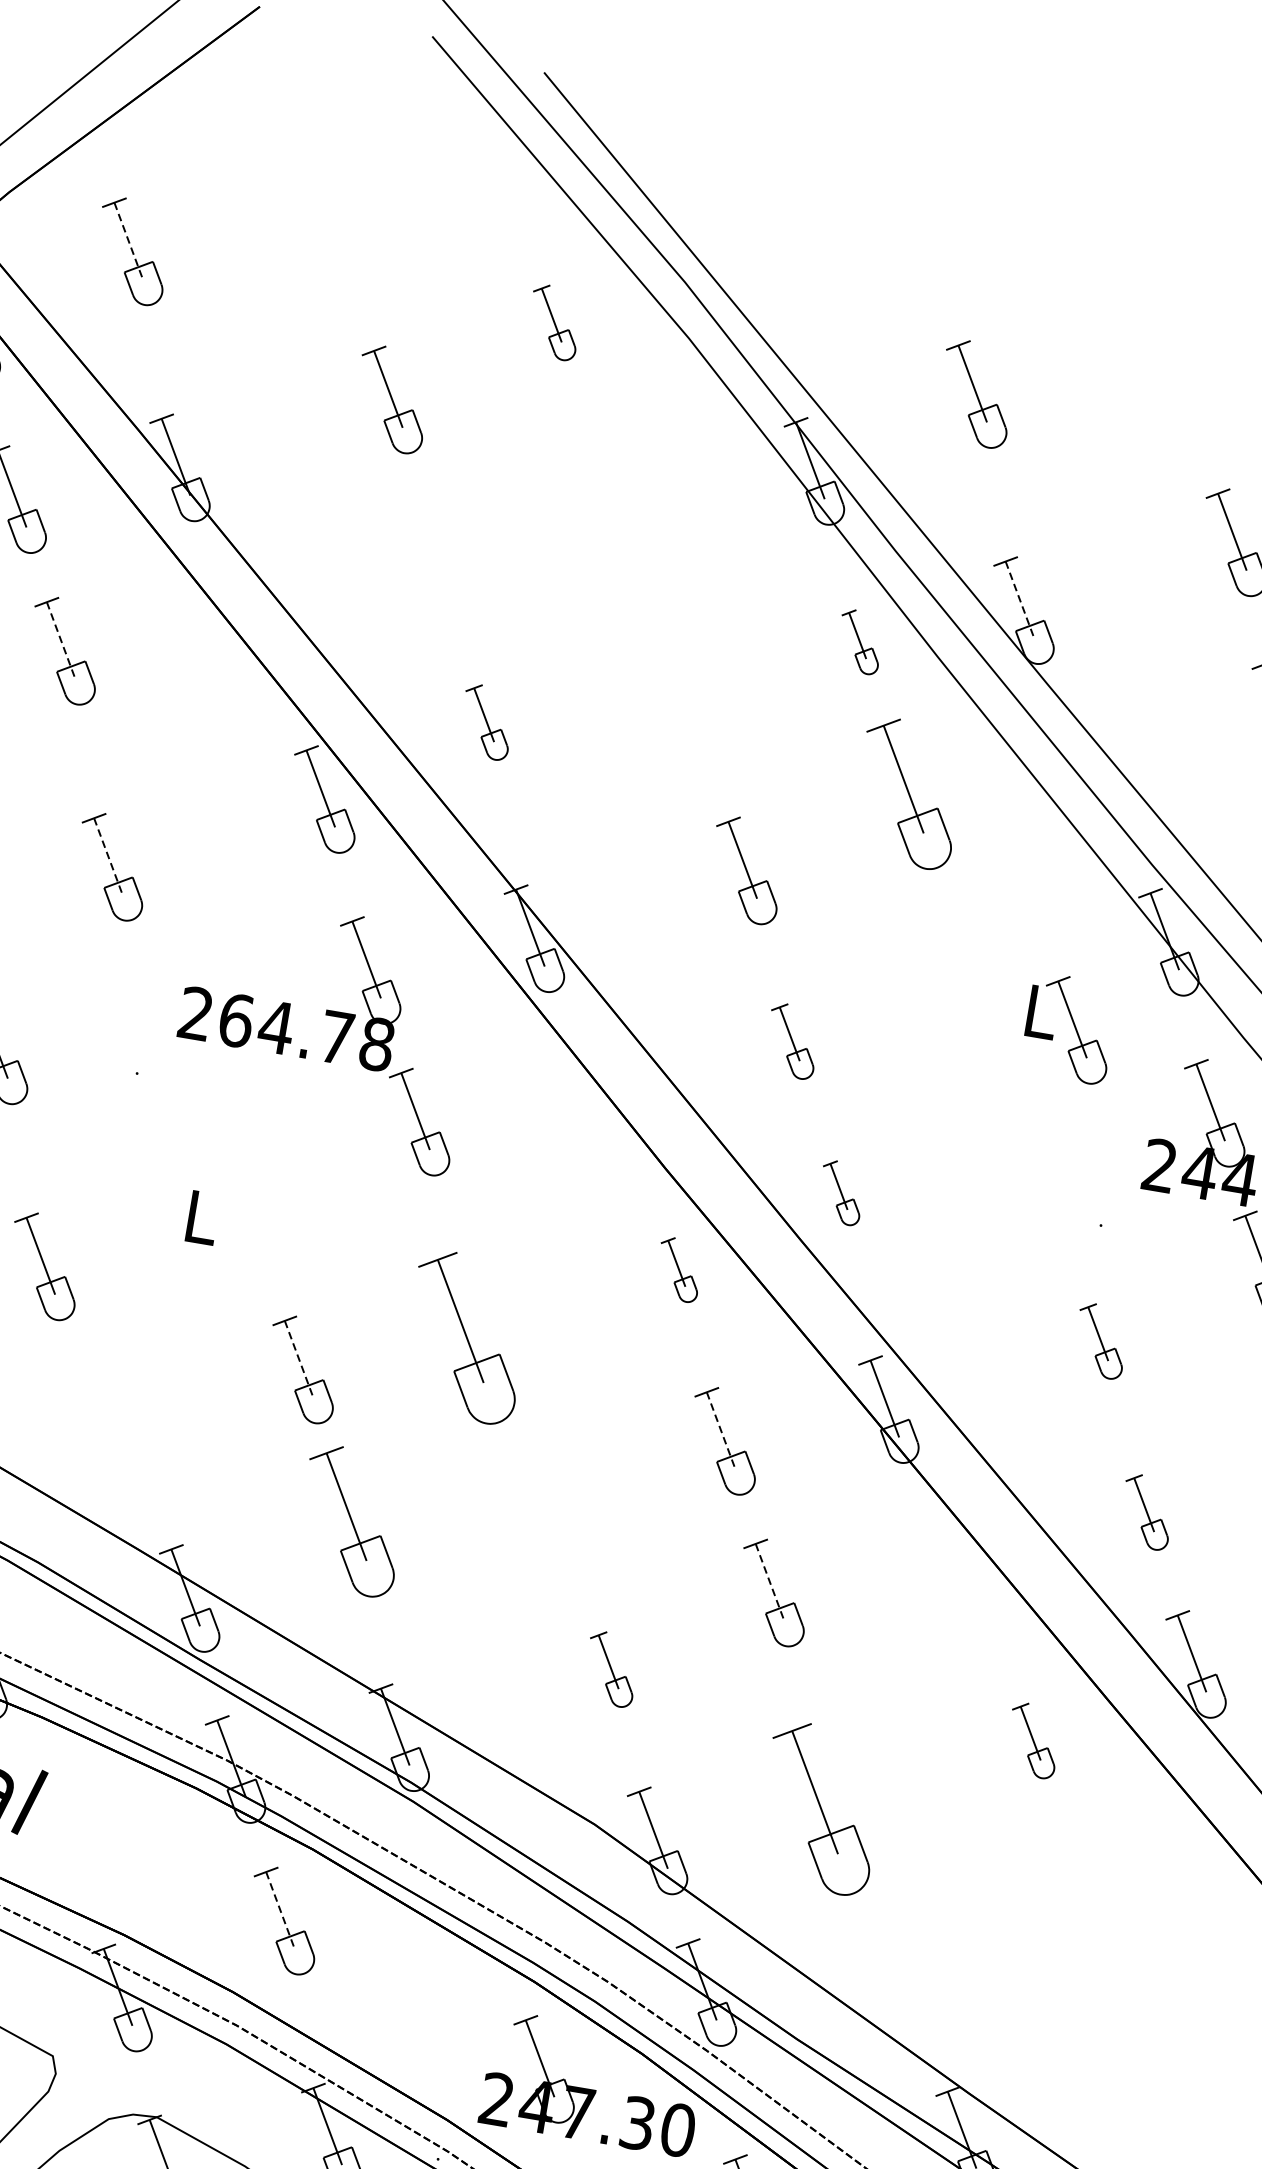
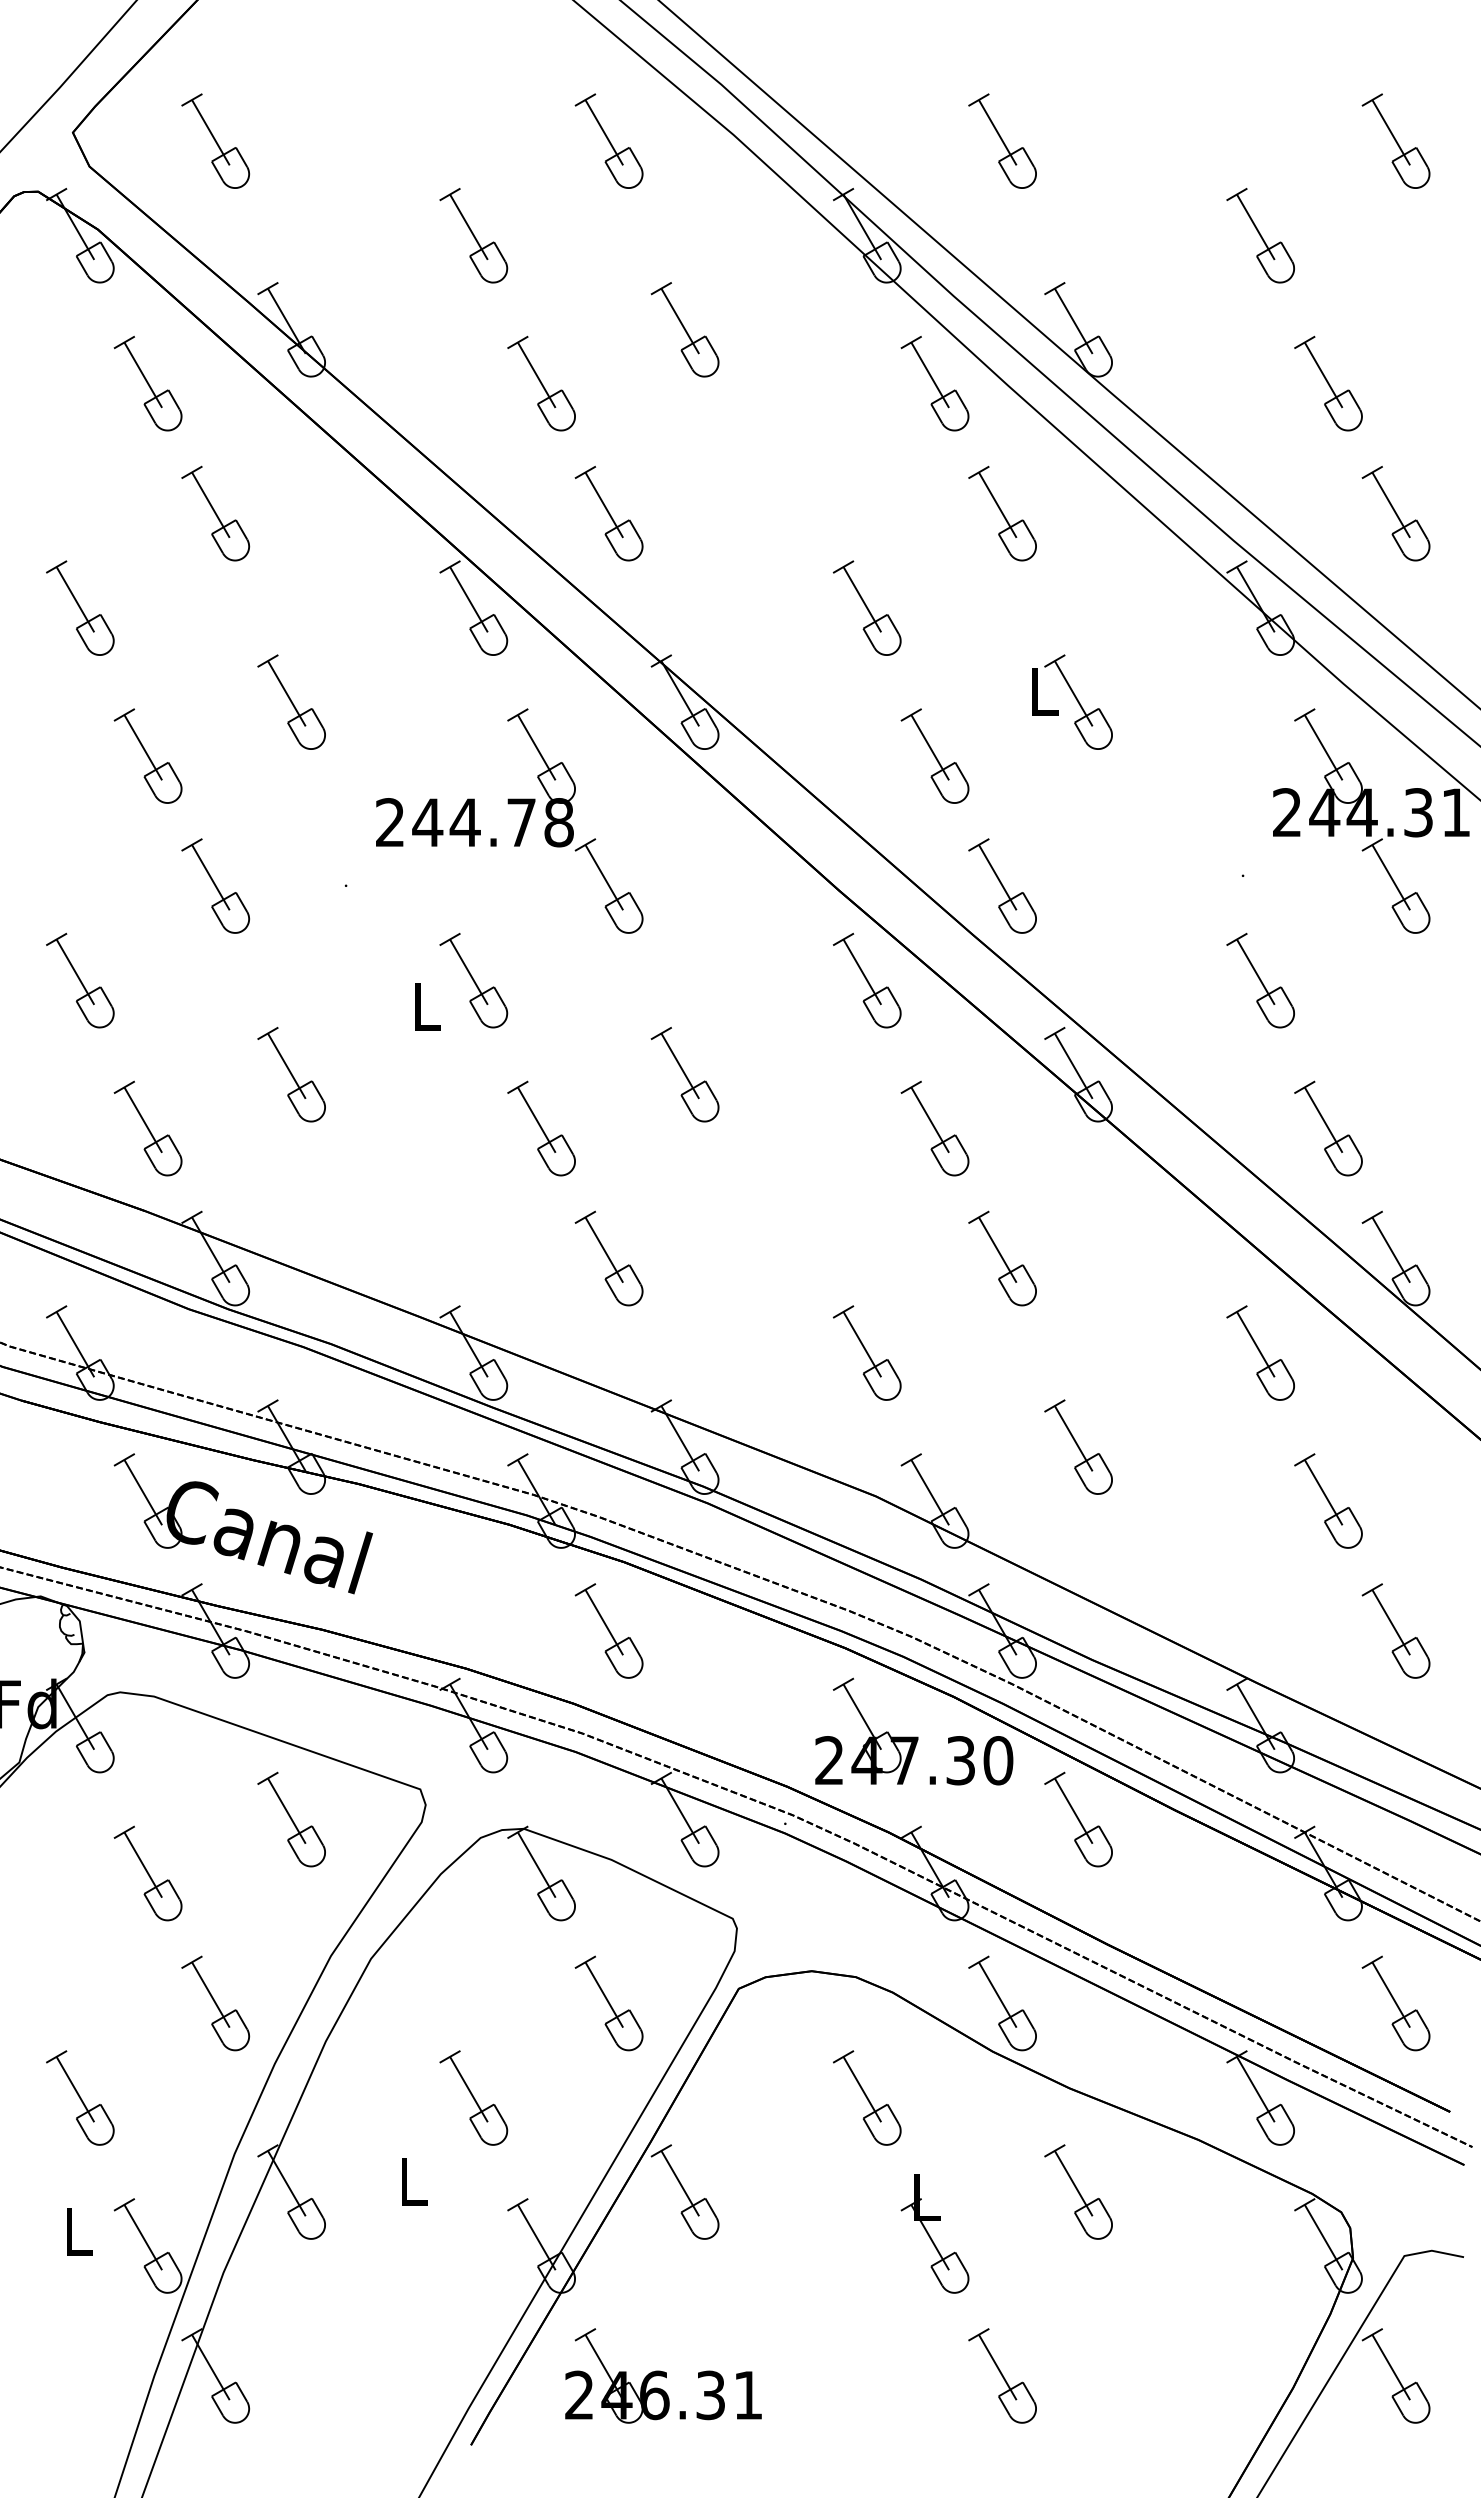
line: (128, 240) -> (210, 132), dashed -> solid
part: (553, 321) -> (608, 140), size x1.43
part: (601, 538) -> (684, 329), added
part: (437, 570) -> (541, 383), added
line: (1019, 600) -> (1073, 321), dashed -> solid
line: (60, 641) -> (210, 505), dashed -> solid
part: (859, 641) -> (934, 383), size x1.67
part: (486, 721) -> (608, 513), size x1.43
part: (908, 793) -> (1002, 513), size x0.71
line: (108, 856) -> (286, 693), dashed -> solid
text: (235, 1020) -> (427, 822), 264.78 -> 244.78
part: (1069, 1027) -> (1072, 701), moved
part: (791, 1040) -> (934, 755), size x1.43
part: (841, 1192) -> (1002, 885), size x1.67
part: (256, 1198) -> (473, 980), added
part: (679, 1269) -> (867, 980), size x1.67
part: (465, 1337) -> (684, 1074), size x0.62
part: (1100, 1340) -> (1260, 980), size x1.43
line: (298, 1359) -> (536, 1120), dashed -> solid
line: (721, 1431) -> (930, 1120), dashed -> solid
part: (1146, 1512) -> (1328, 1128), size x1.43
part: (350, 1520) -> (608, 1258), size x0.71
line: (769, 1582) -> (997, 1250), dashed -> solid
part: (610, 1668) -> (866, 1352), size x1.43
part: (1033, 1739) -> (1260, 1352), size x1.43
part: (820, 1807) -> (1078, 1446), size x0.62
line: (280, 1910) -> (604, 1622), dashed -> solid
part: (1079, 1911) -> (1328, 1500), added
part: (1127, 2062) -> (1395, 1630), added

